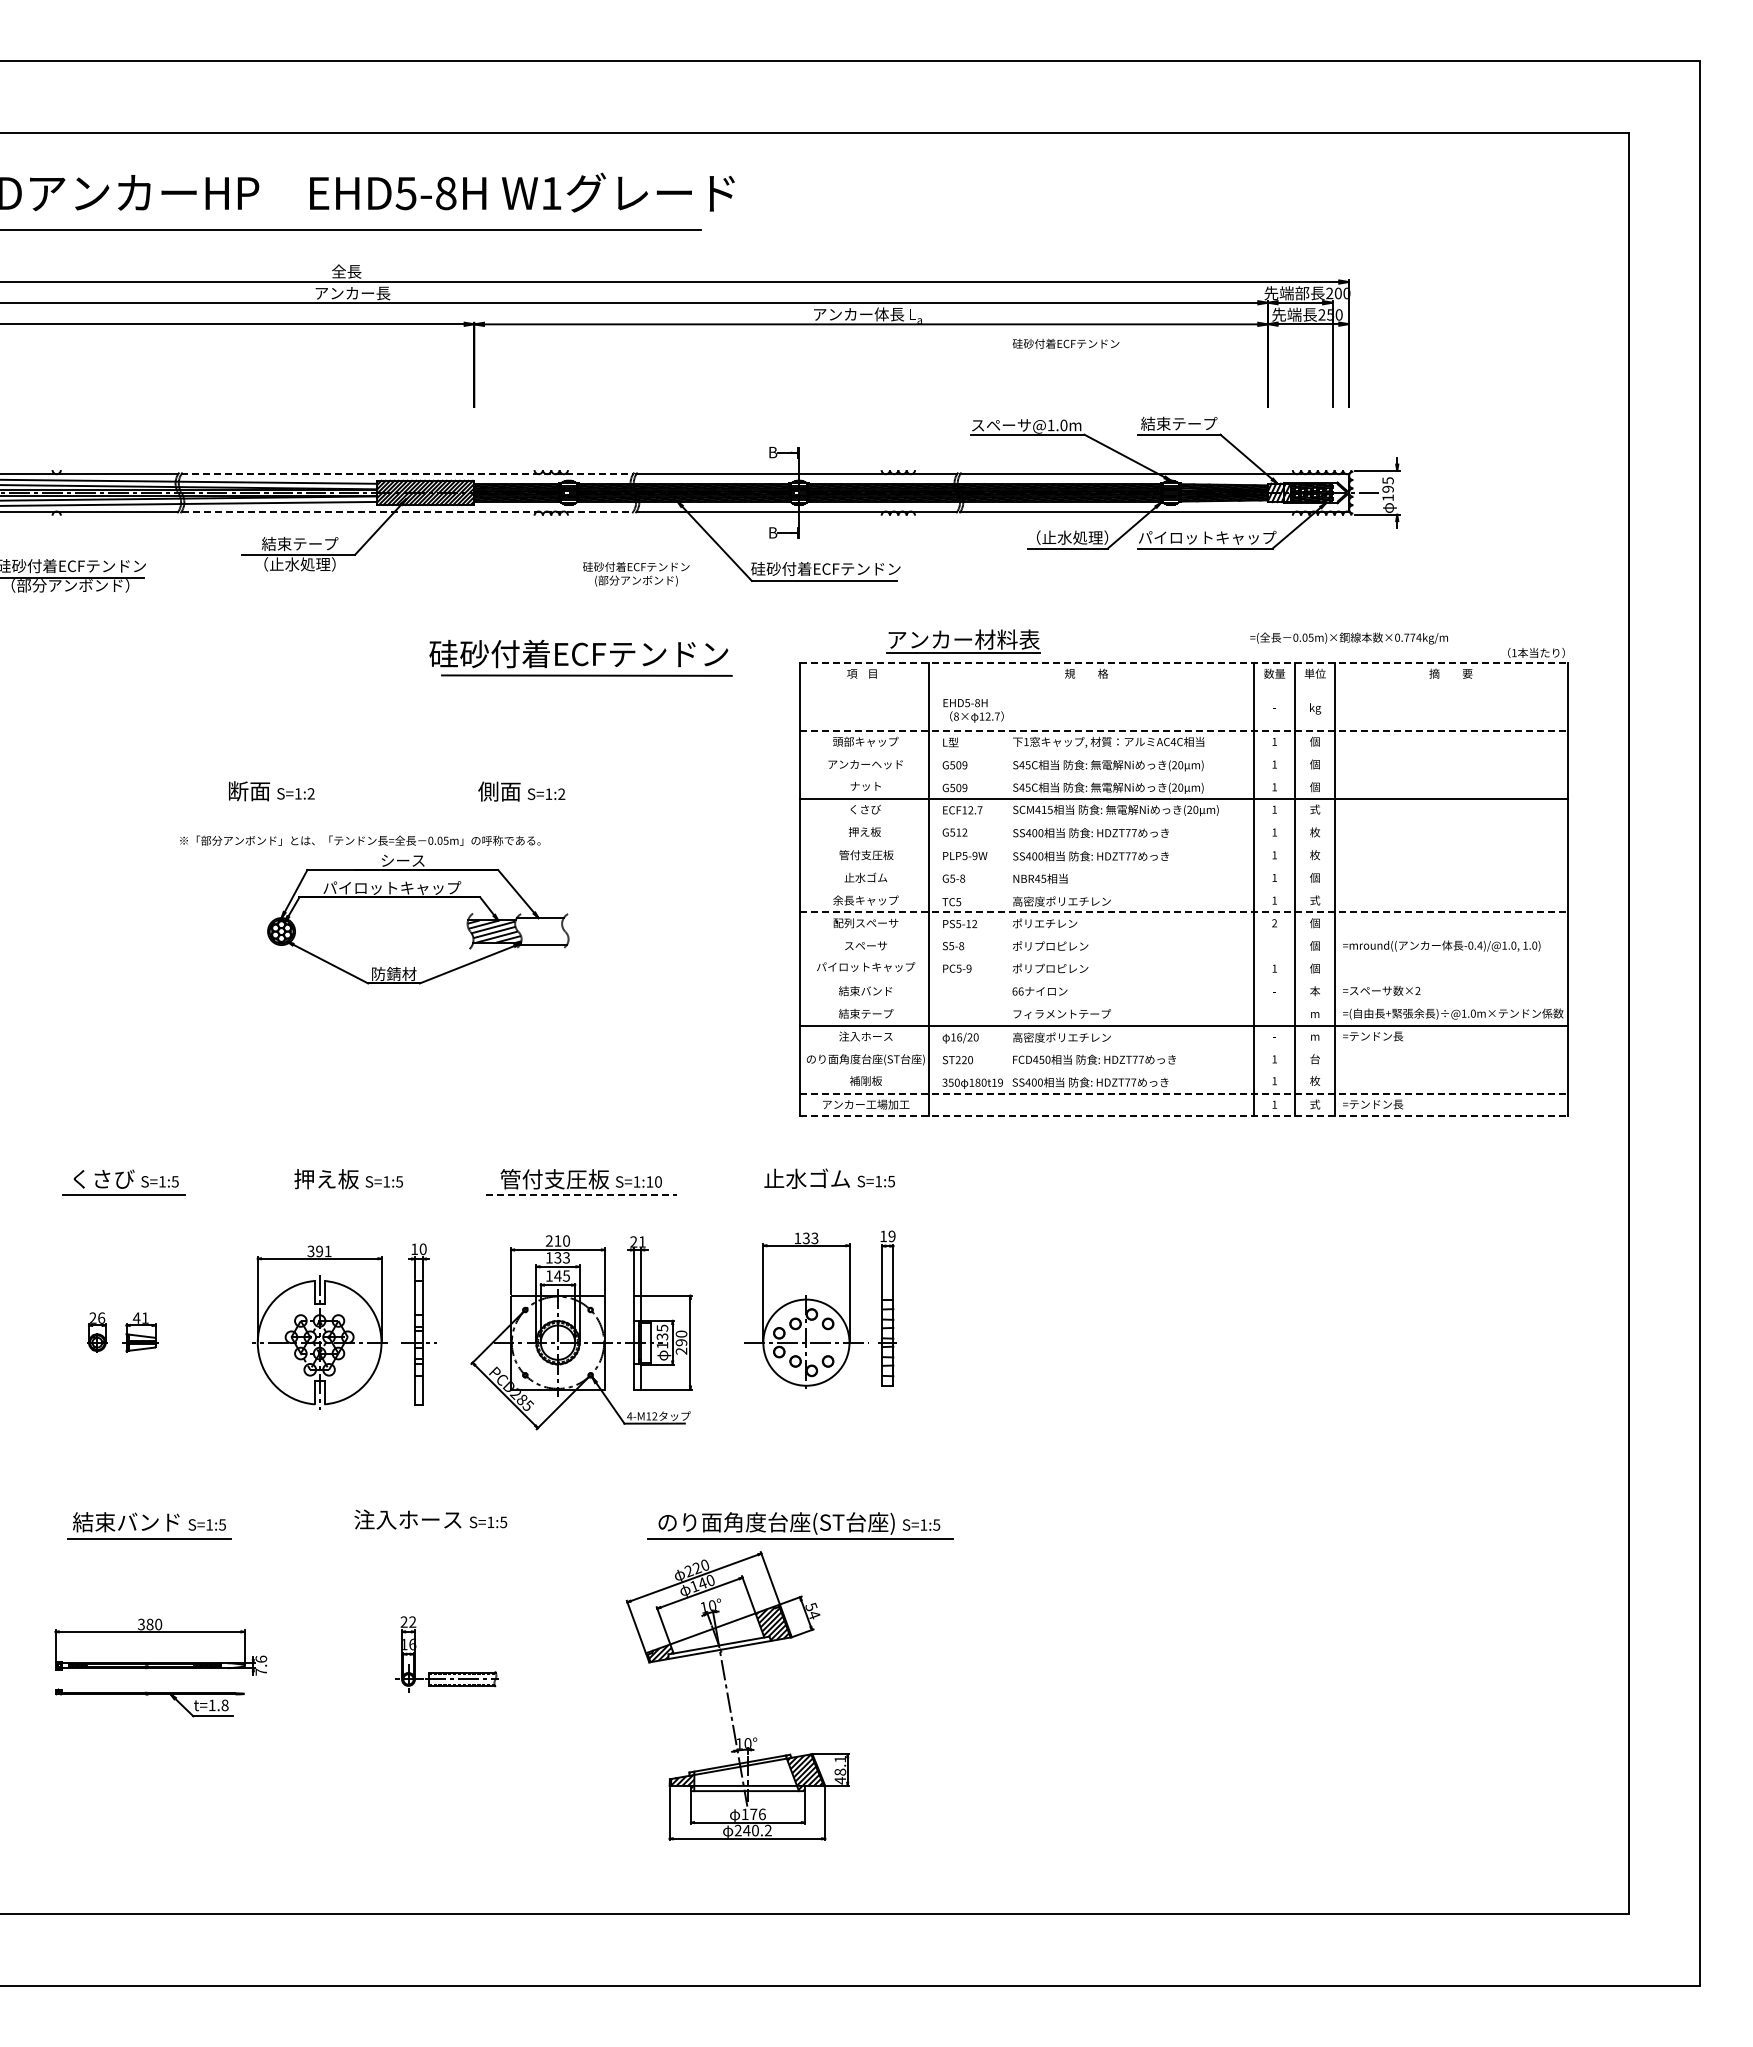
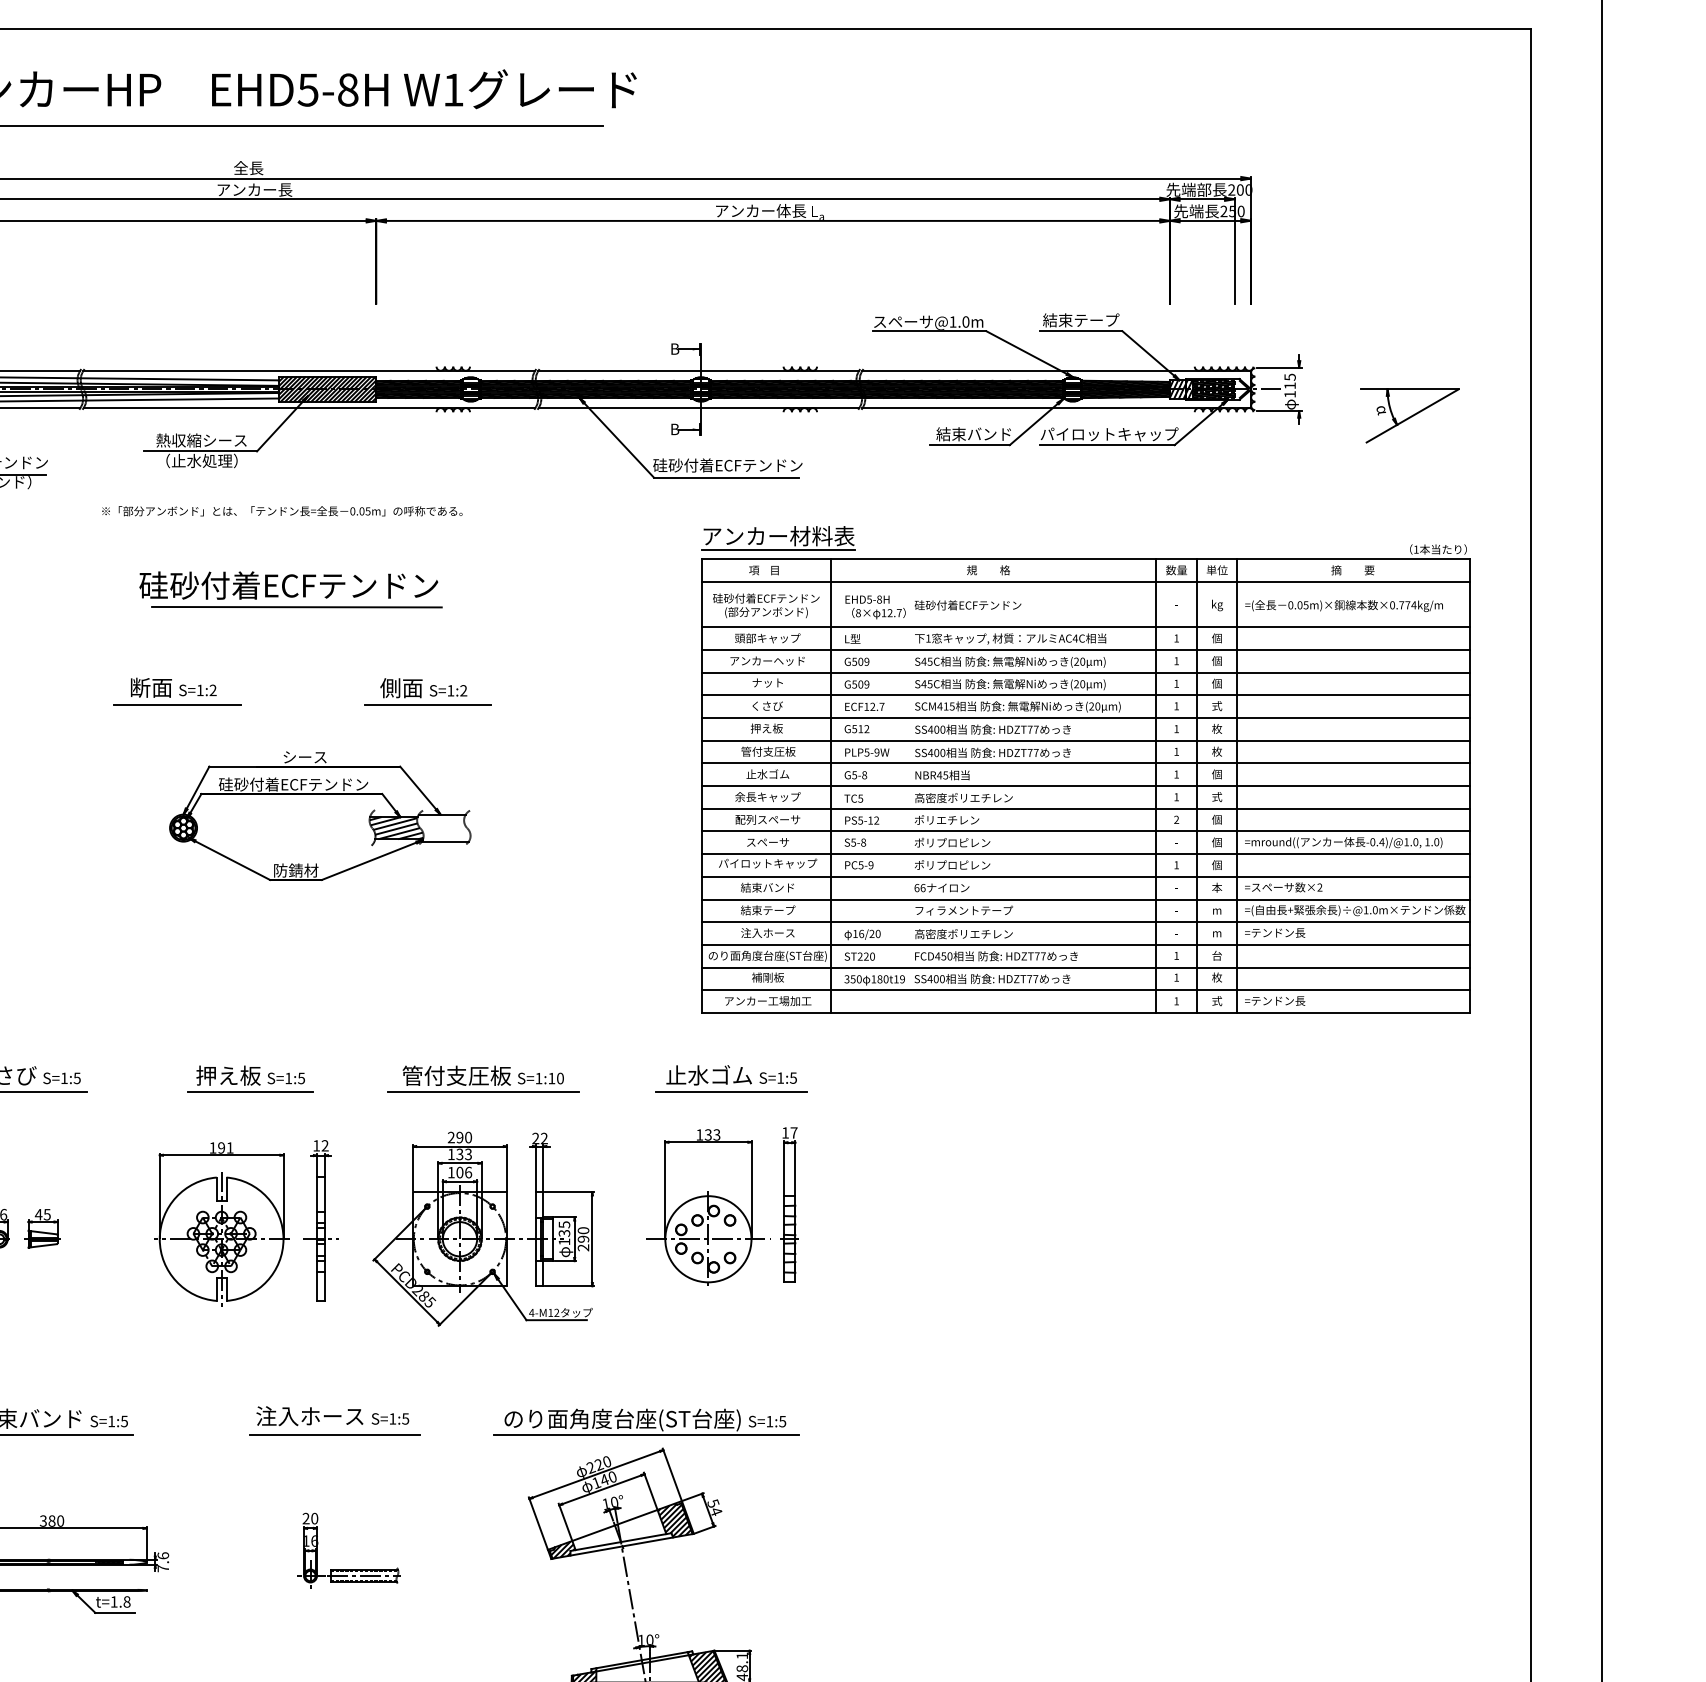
text: (1065, 343) -> (967, 605), moved
line: (407, 474) -> (309, 371), dashed -> solid
text: (1387, 488) -> (1289, 385), 195 -> 115
line: (407, 511) -> (309, 408), dashed -> solid
part: (1507, 518) -> (1409, 415), added
text: (1071, 537) -> (973, 434), （止水処理） -> 結束バンド
text: (299, 543) -> (201, 440), 結束テープ -> 熱収縮シース
text: (636, 574) -> (766, 606), moved
text: (1348, 638) -> (1343, 606), moved
part: (963, 641) -> (778, 538), moved
part: (580, 657) -> (290, 589), moved
line: (1183, 662) -> (1085, 559), dashed -> solid
line: (1183, 685) -> (1085, 582), added
line: (1183, 730) -> (1085, 627), dashed -> solid
line: (1183, 753) -> (1085, 650), added
line: (1183, 776) -> (1085, 673), added
line: (274, 808) -> (176, 705), added
line: (525, 808) -> (427, 705), added
line: (1183, 821) -> (1085, 718), added
text: (360, 840) -> (282, 511), moved
line: (1183, 844) -> (1085, 741), added
line: (1183, 866) -> (1085, 763), added
text: (391, 888) -> (293, 785), パイロットキャップ -> 硅砂付着ECFテンドン
line: (1183, 889) -> (1085, 786), added
line: (1183, 912) -> (1085, 809), dashed -> solid
line: (1183, 934) -> (1085, 831), added
line: (1183, 957) -> (1085, 854), added
line: (1183, 980) -> (1085, 877), added
line: (1183, 1002) -> (1085, 899), added
line: (1183, 1048) -> (1085, 945), added
line: (1183, 1070) -> (1085, 967), added
line: (1183, 1093) -> (1085, 990), dashed -> solid
line: (1183, 1116) -> (1085, 1013), dashed -> solid
line: (348, 1195) -> (250, 1092), added
line: (581, 1195) -> (483, 1092), dashed -> solid
line: (829, 1195) -> (731, 1092), added
text: (891, 1236) -> (793, 1133), 19 -> 17
text: (557, 1240) -> (459, 1137), 210 -> 290
text: (641, 1241) -> (543, 1138), 21 -> 22
text: (422, 1249) -> (324, 1146), 10 -> 12
text: (310, 1251) -> (212, 1148), 391 -> 191
text: (562, 1275) -> (464, 1172), 145 -> 106
text: (144, 1317) -> (46, 1214), 41 -> 45
part: (800, 1525) -> (646, 1422), moved
line: (432, 1538) -> (334, 1435), added
text: (412, 1621) -> (314, 1518), 22 -> 20

